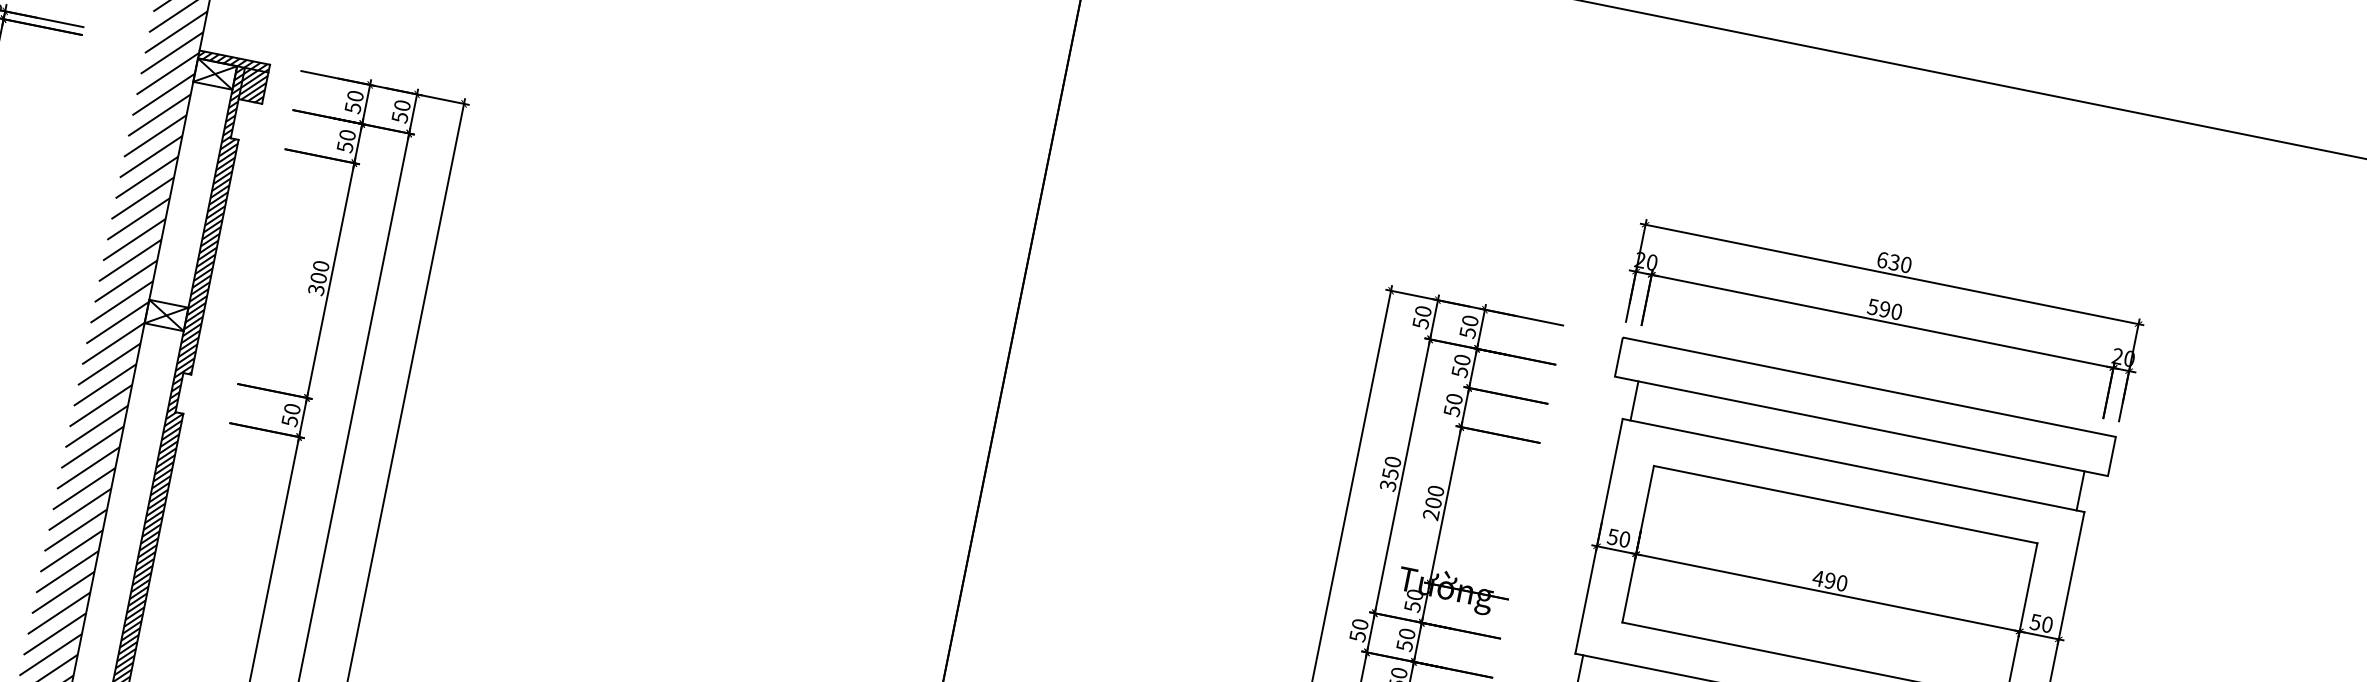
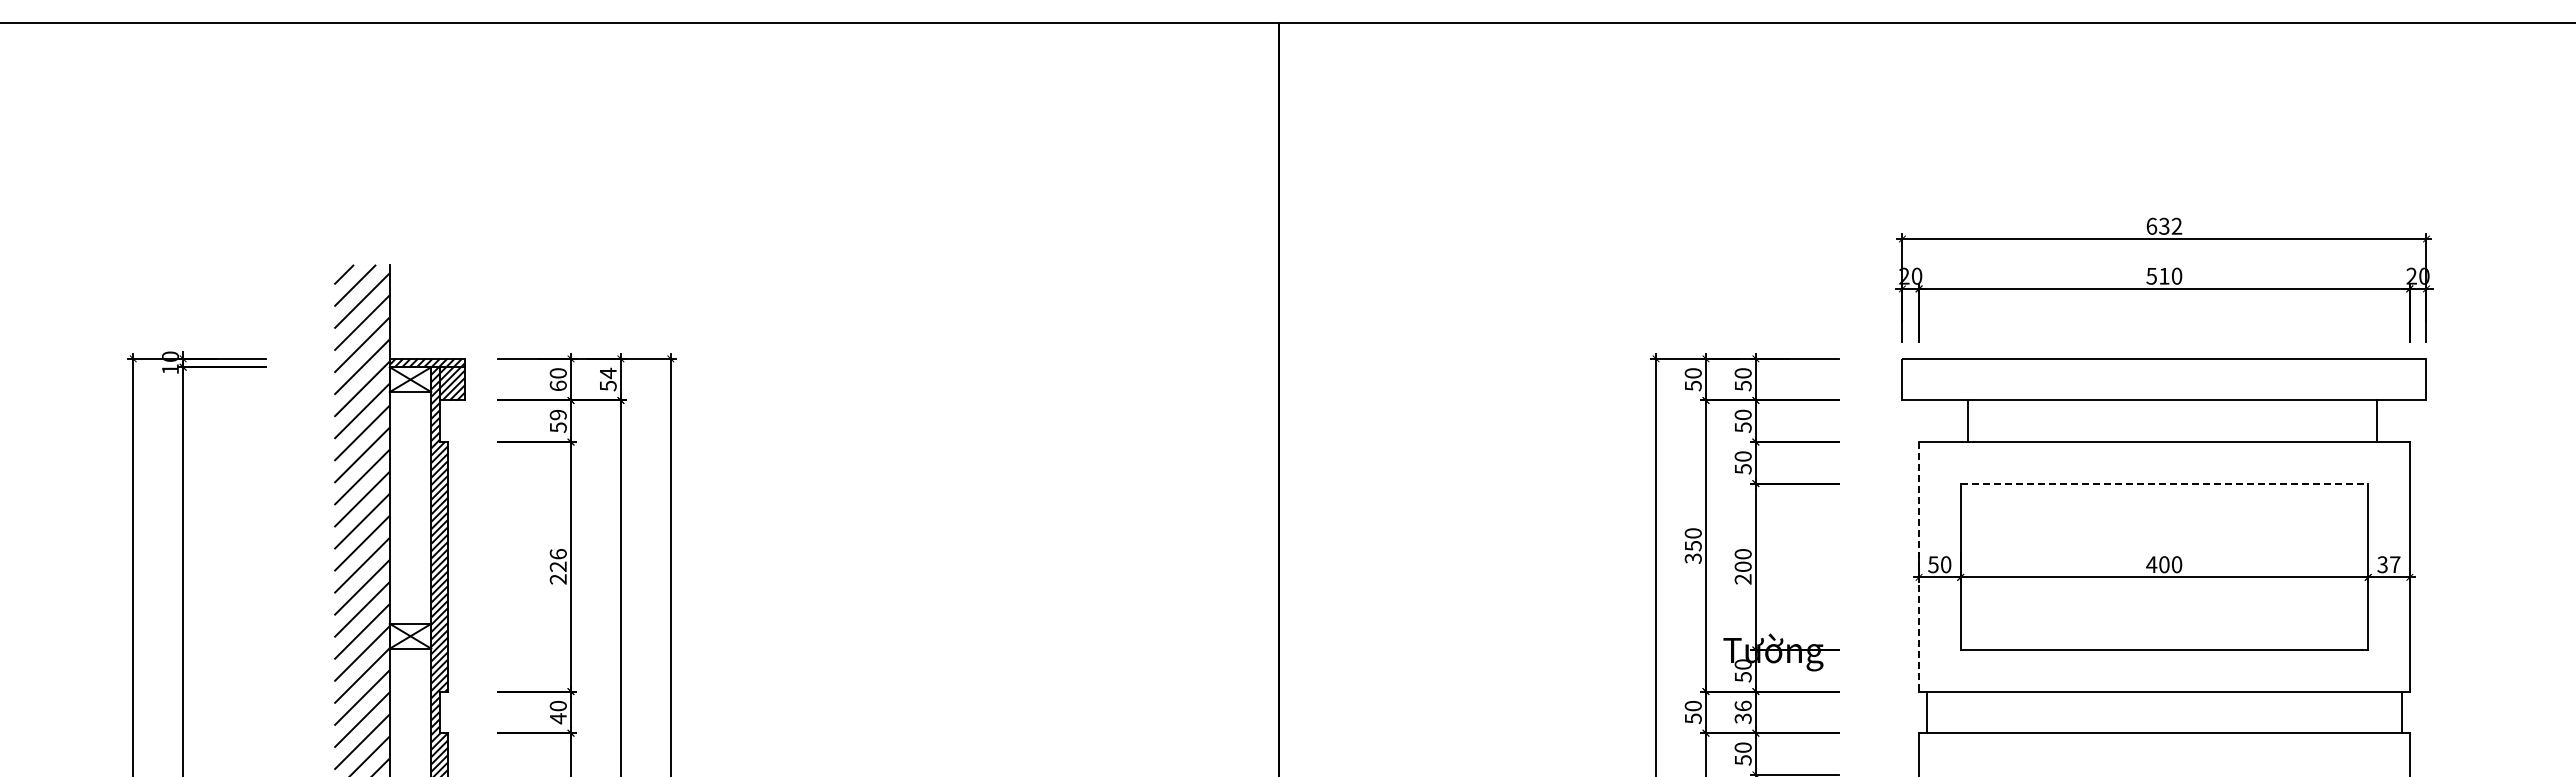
text: (401, 105) -> (607, 373), 50 -> 54
text: (352, 107) -> (557, 385), 50 -> 60
text: (347, 134) -> (558, 414), 50 -> 59
text: (1905, 264) -> (2176, 225), 630 -> 632
text: (318, 277) -> (557, 566), 300 -> 226
text: (1885, 308) -> (2164, 275), 590 -> 510
line: (1634, 401) -> (1968, 421), moved
text: (290, 420) -> (558, 718), 50 -> 40
line: (2080, 491) -> (2376, 421), moved
line: (1845, 504) -> (2164, 483), solid -> dashed
line: (1599, 536) -> (1919, 566), solid -> dashed
text: (1830, 580) -> (2164, 564), 490 -> 400
text: (2042, 623) -> (2389, 564), 50 -> 37
text: (1405, 638) -> (1742, 711), 50 -> 36

